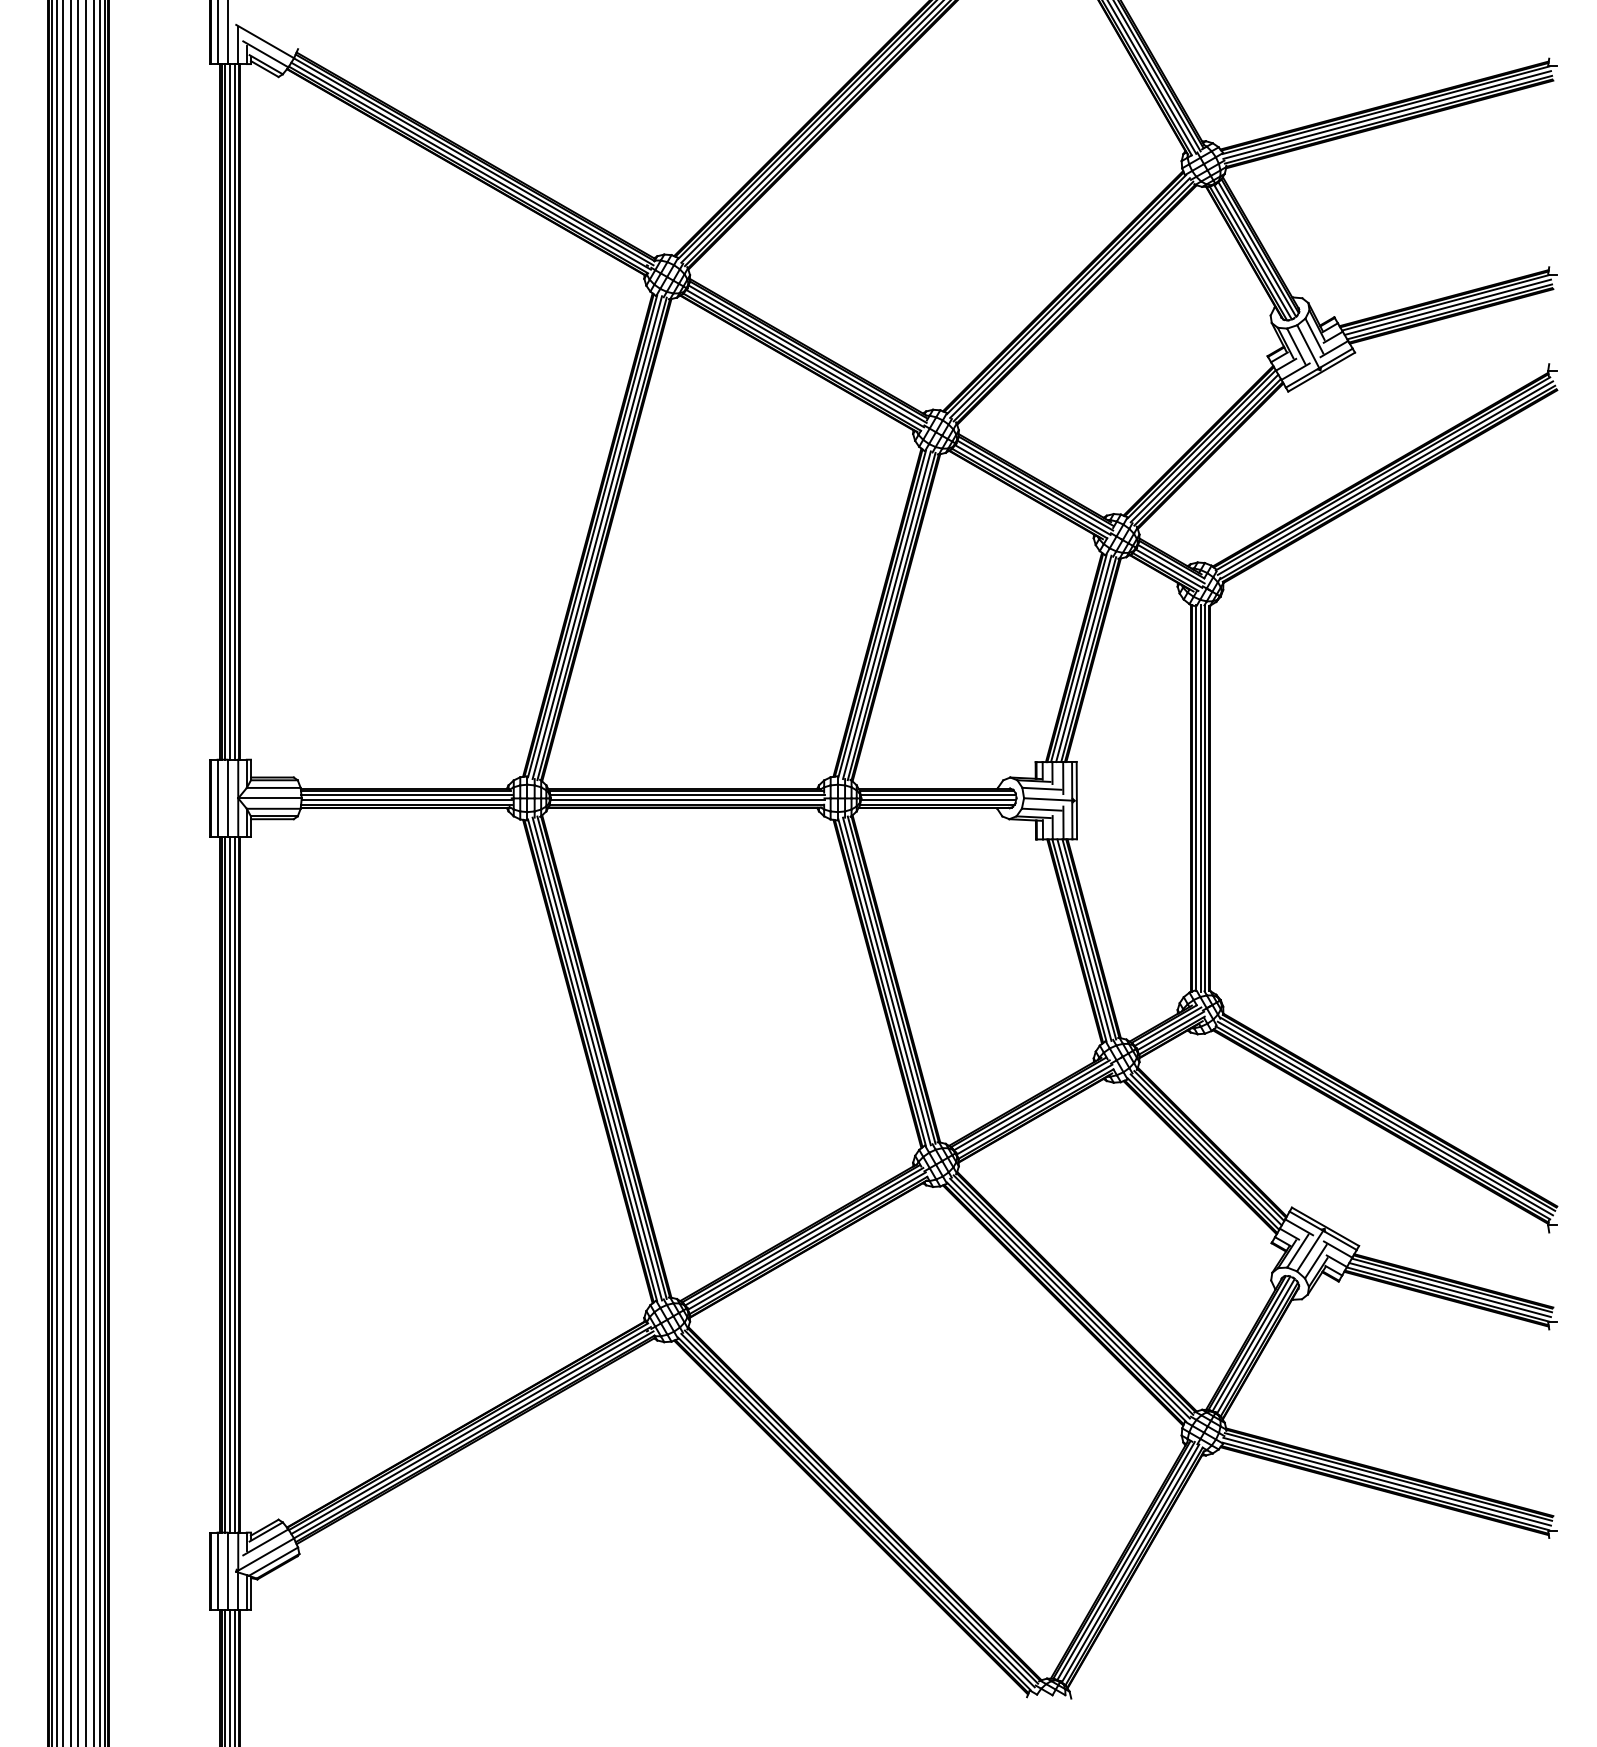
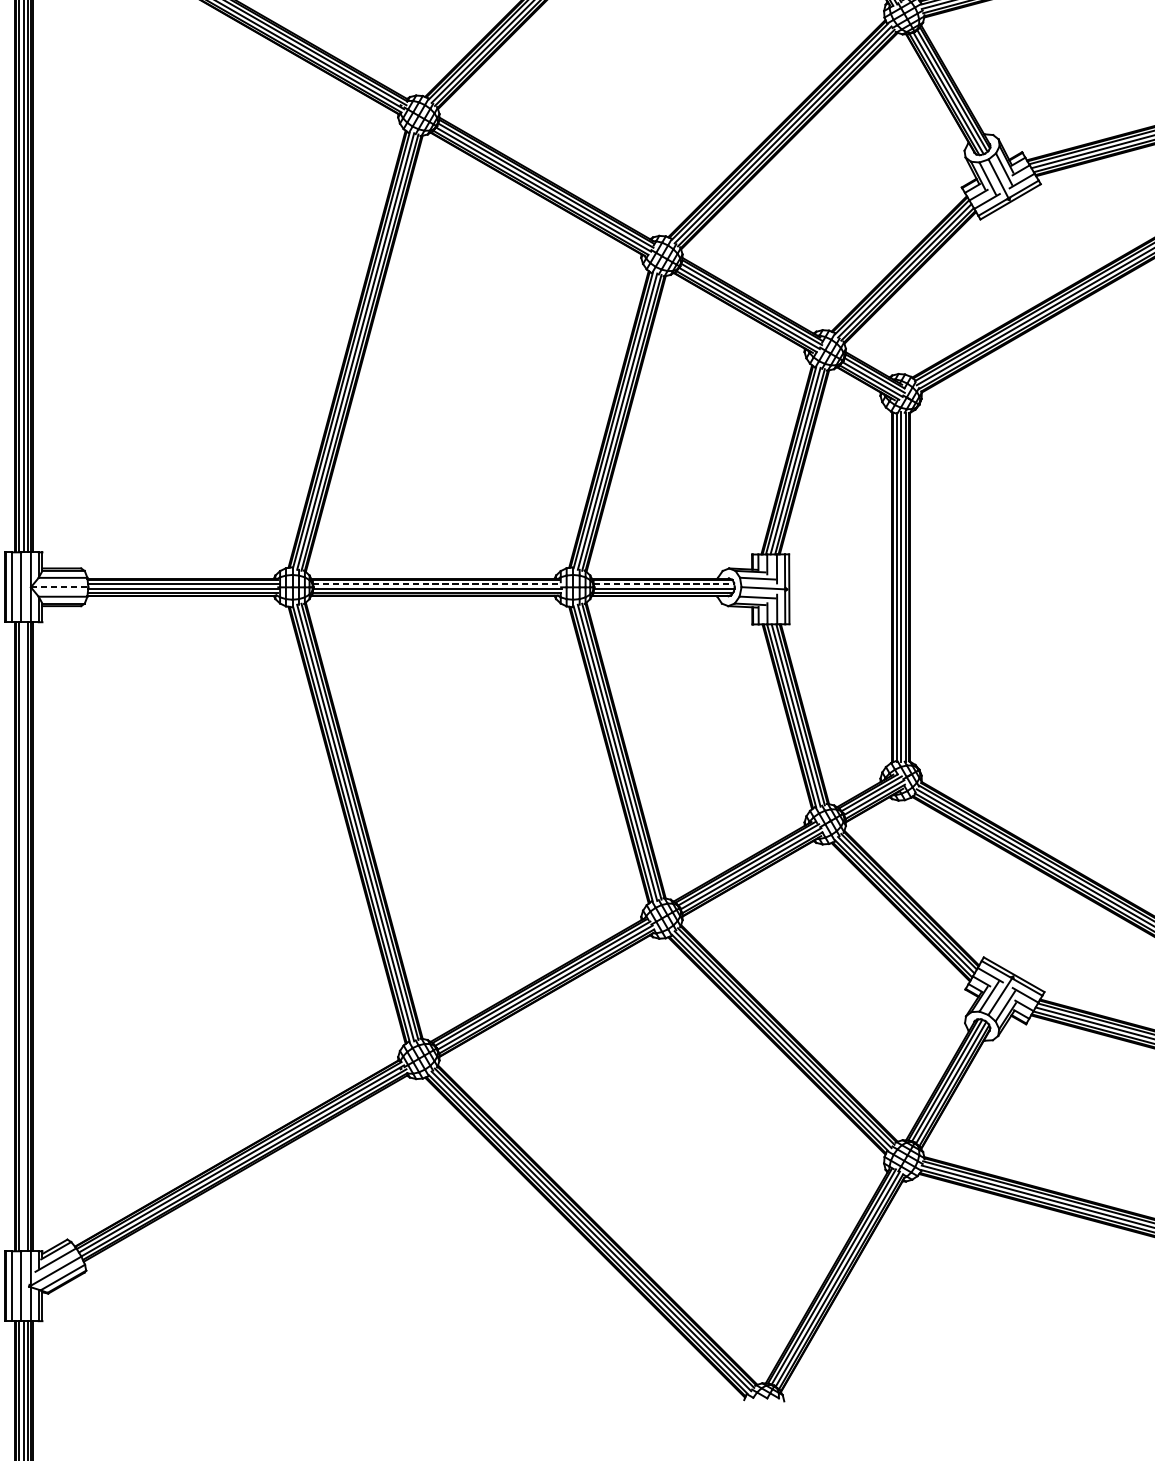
line: (688, 795) -> (438, 584), solid -> dashed
line: (938, 795) -> (664, 584), solid -> dashed
line: (270, 798) -> (60, 587), solid -> dashed
line: (230, 1184) -> (23, 936), removed

